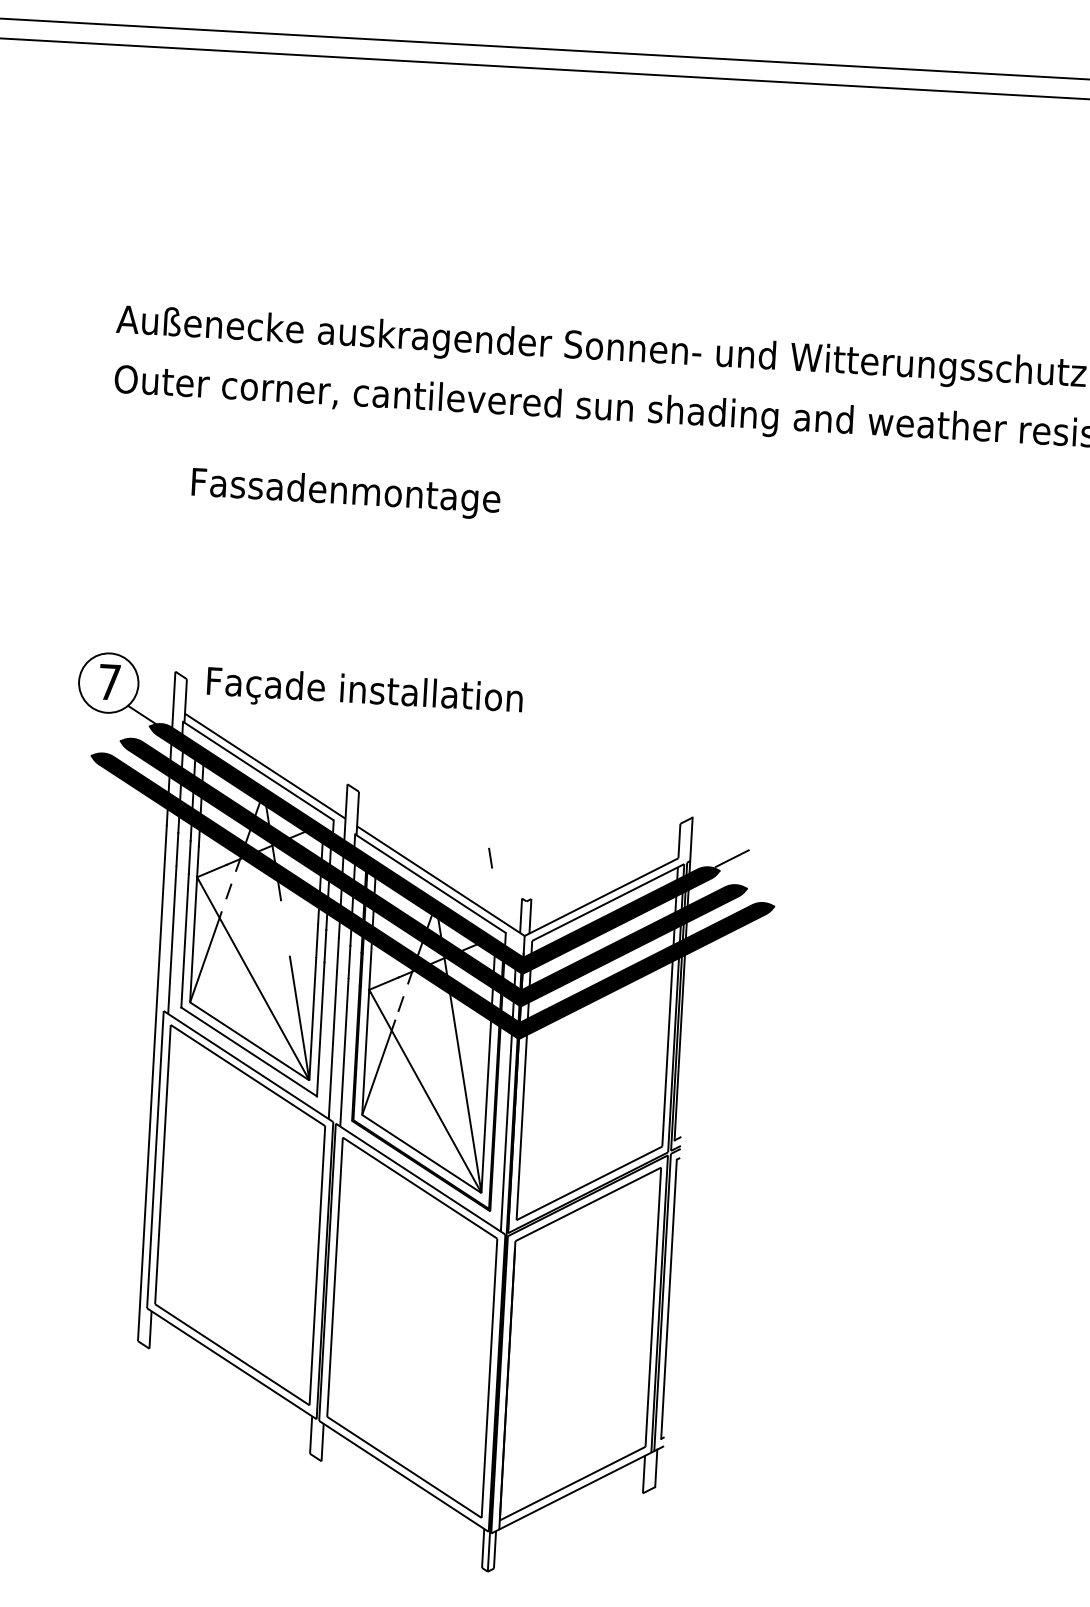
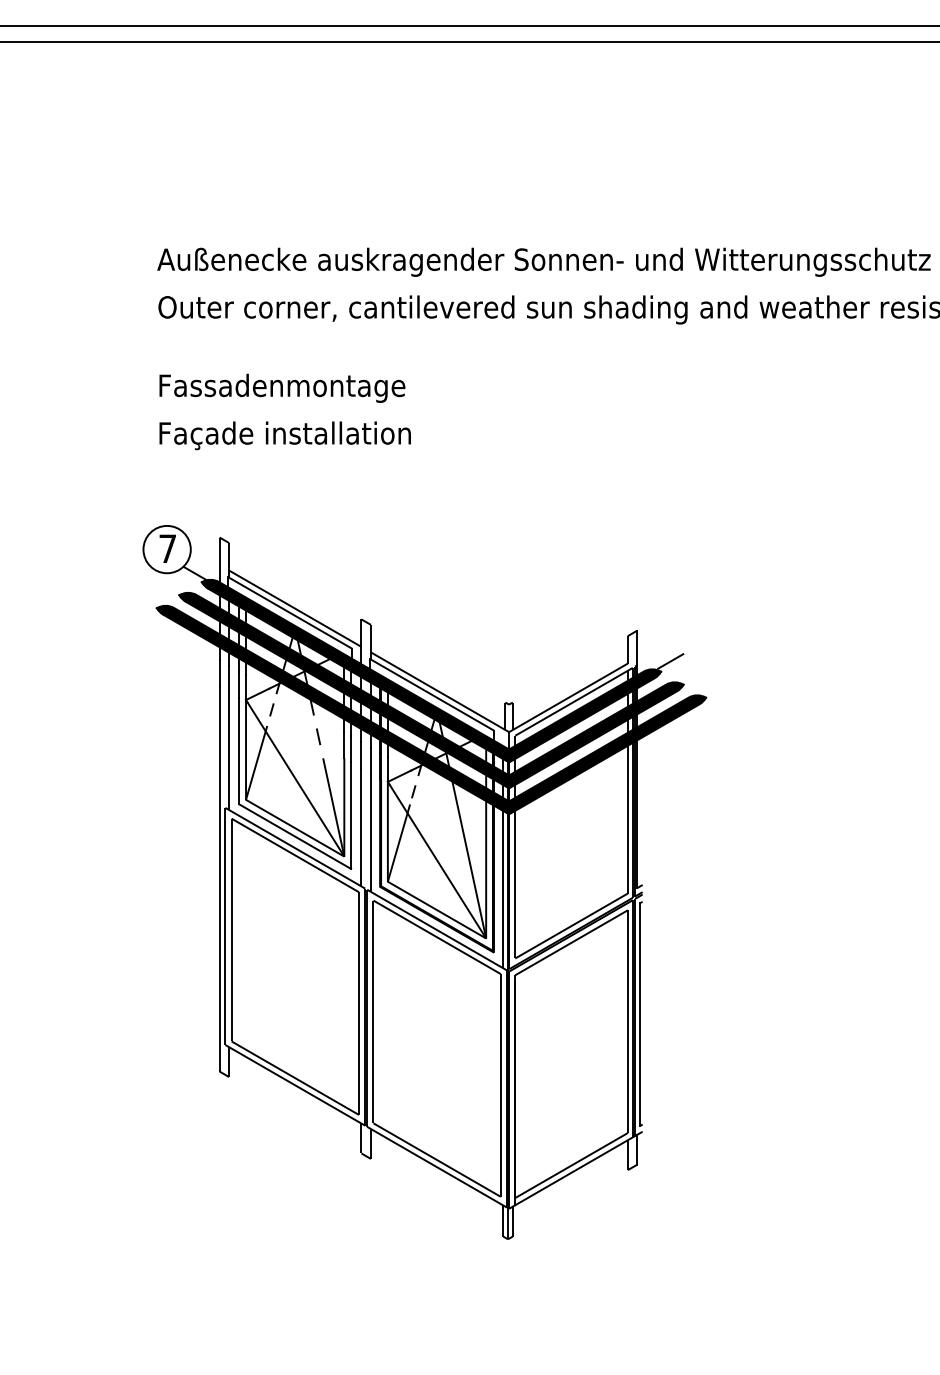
text: (346, 492) -> (282, 387), moved
text: (364, 692) -> (284, 435), moved
line: (490, 857) -> (318, 736), moved

